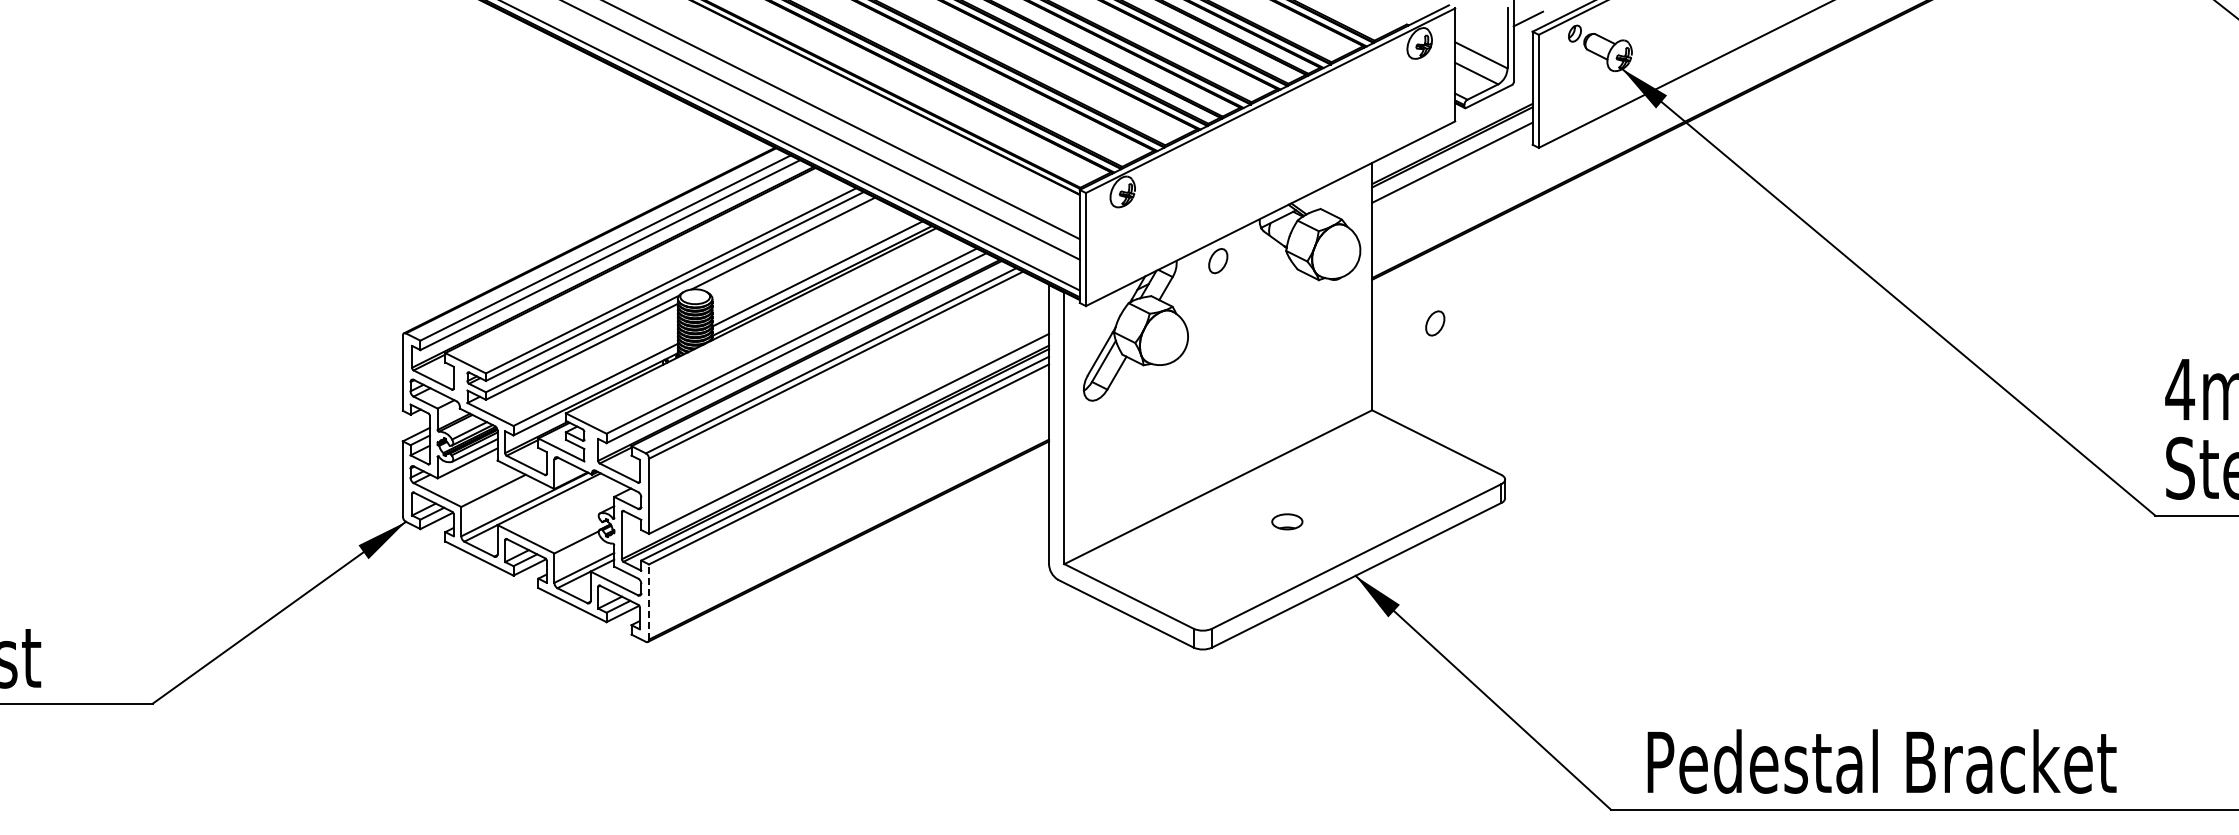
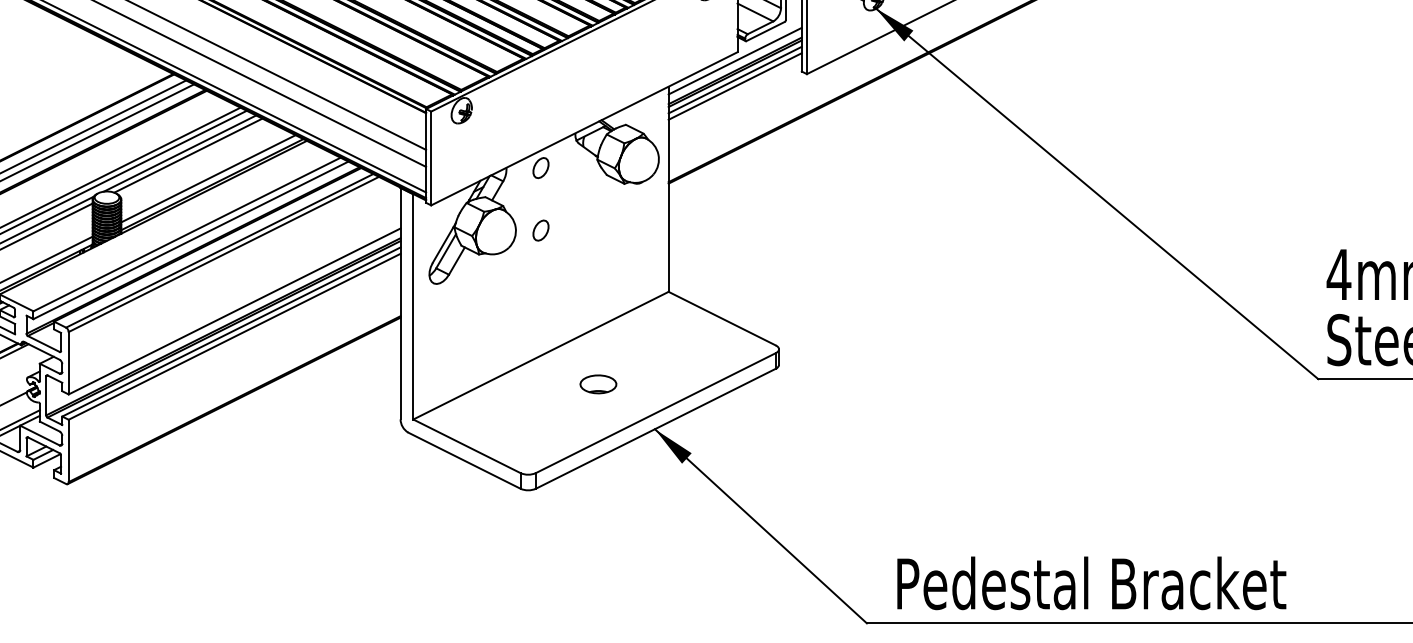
line: (1452, 132) -> (735, 61), added
line: (1452, 154) -> (735, 79), added
line: (793, 245) -> (188, 155), added
part: (1435, 323) -> (541, 230), moved
part: (1286, 521) -> (597, 384), size x1.43
line: (649, 602) -> (69, 451), dashed -> solid

